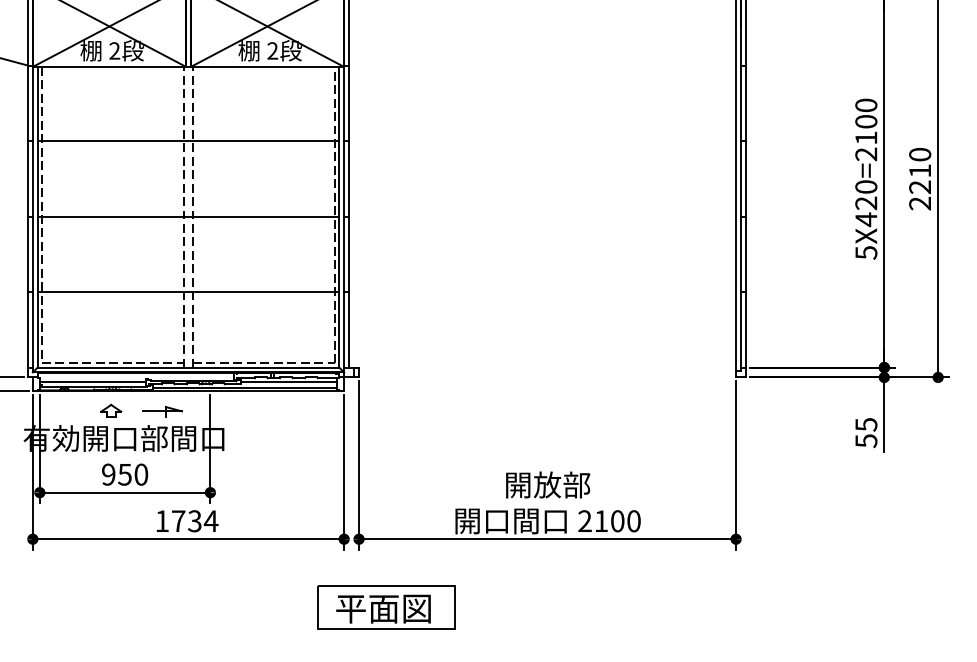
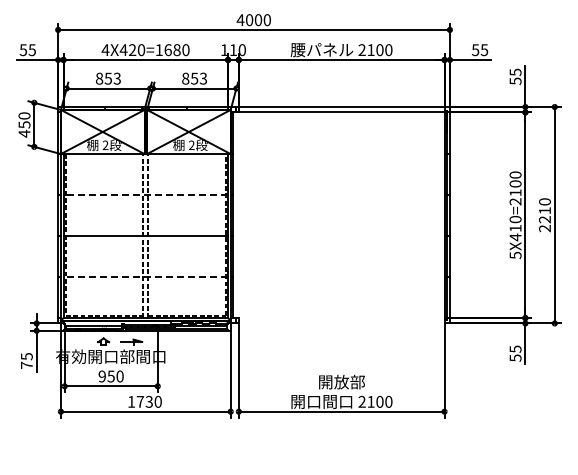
line: (187, 141) -> (145, 194), solid -> dashed
text: (866, 203) -> (515, 228), 5X420=2100 -> 5X410=2100
line: (187, 291) -> (145, 276), solid -> dashed
text: (211, 520) -> (158, 401), 1734 -> 1730
part: (385, 606) -> (253, 448), removed

